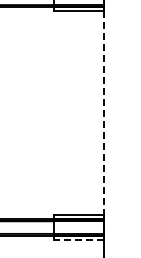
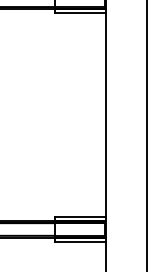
line: (104, 113) -> (105, 115), dashed -> solid
line: (78, 240) -> (79, 242), dashed -> solid

